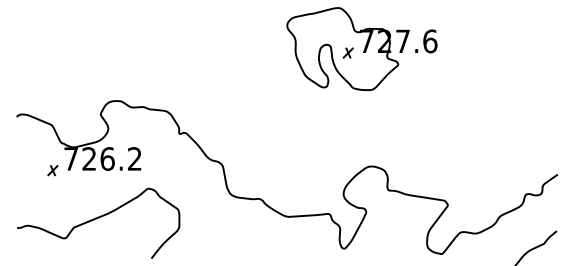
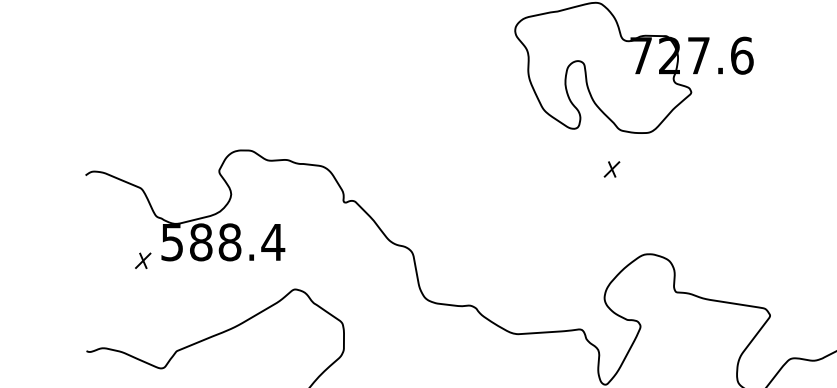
part: (347, 52) -> (610, 168), moved
text: (103, 158) -> (223, 241), 726.2 -> 588.4

